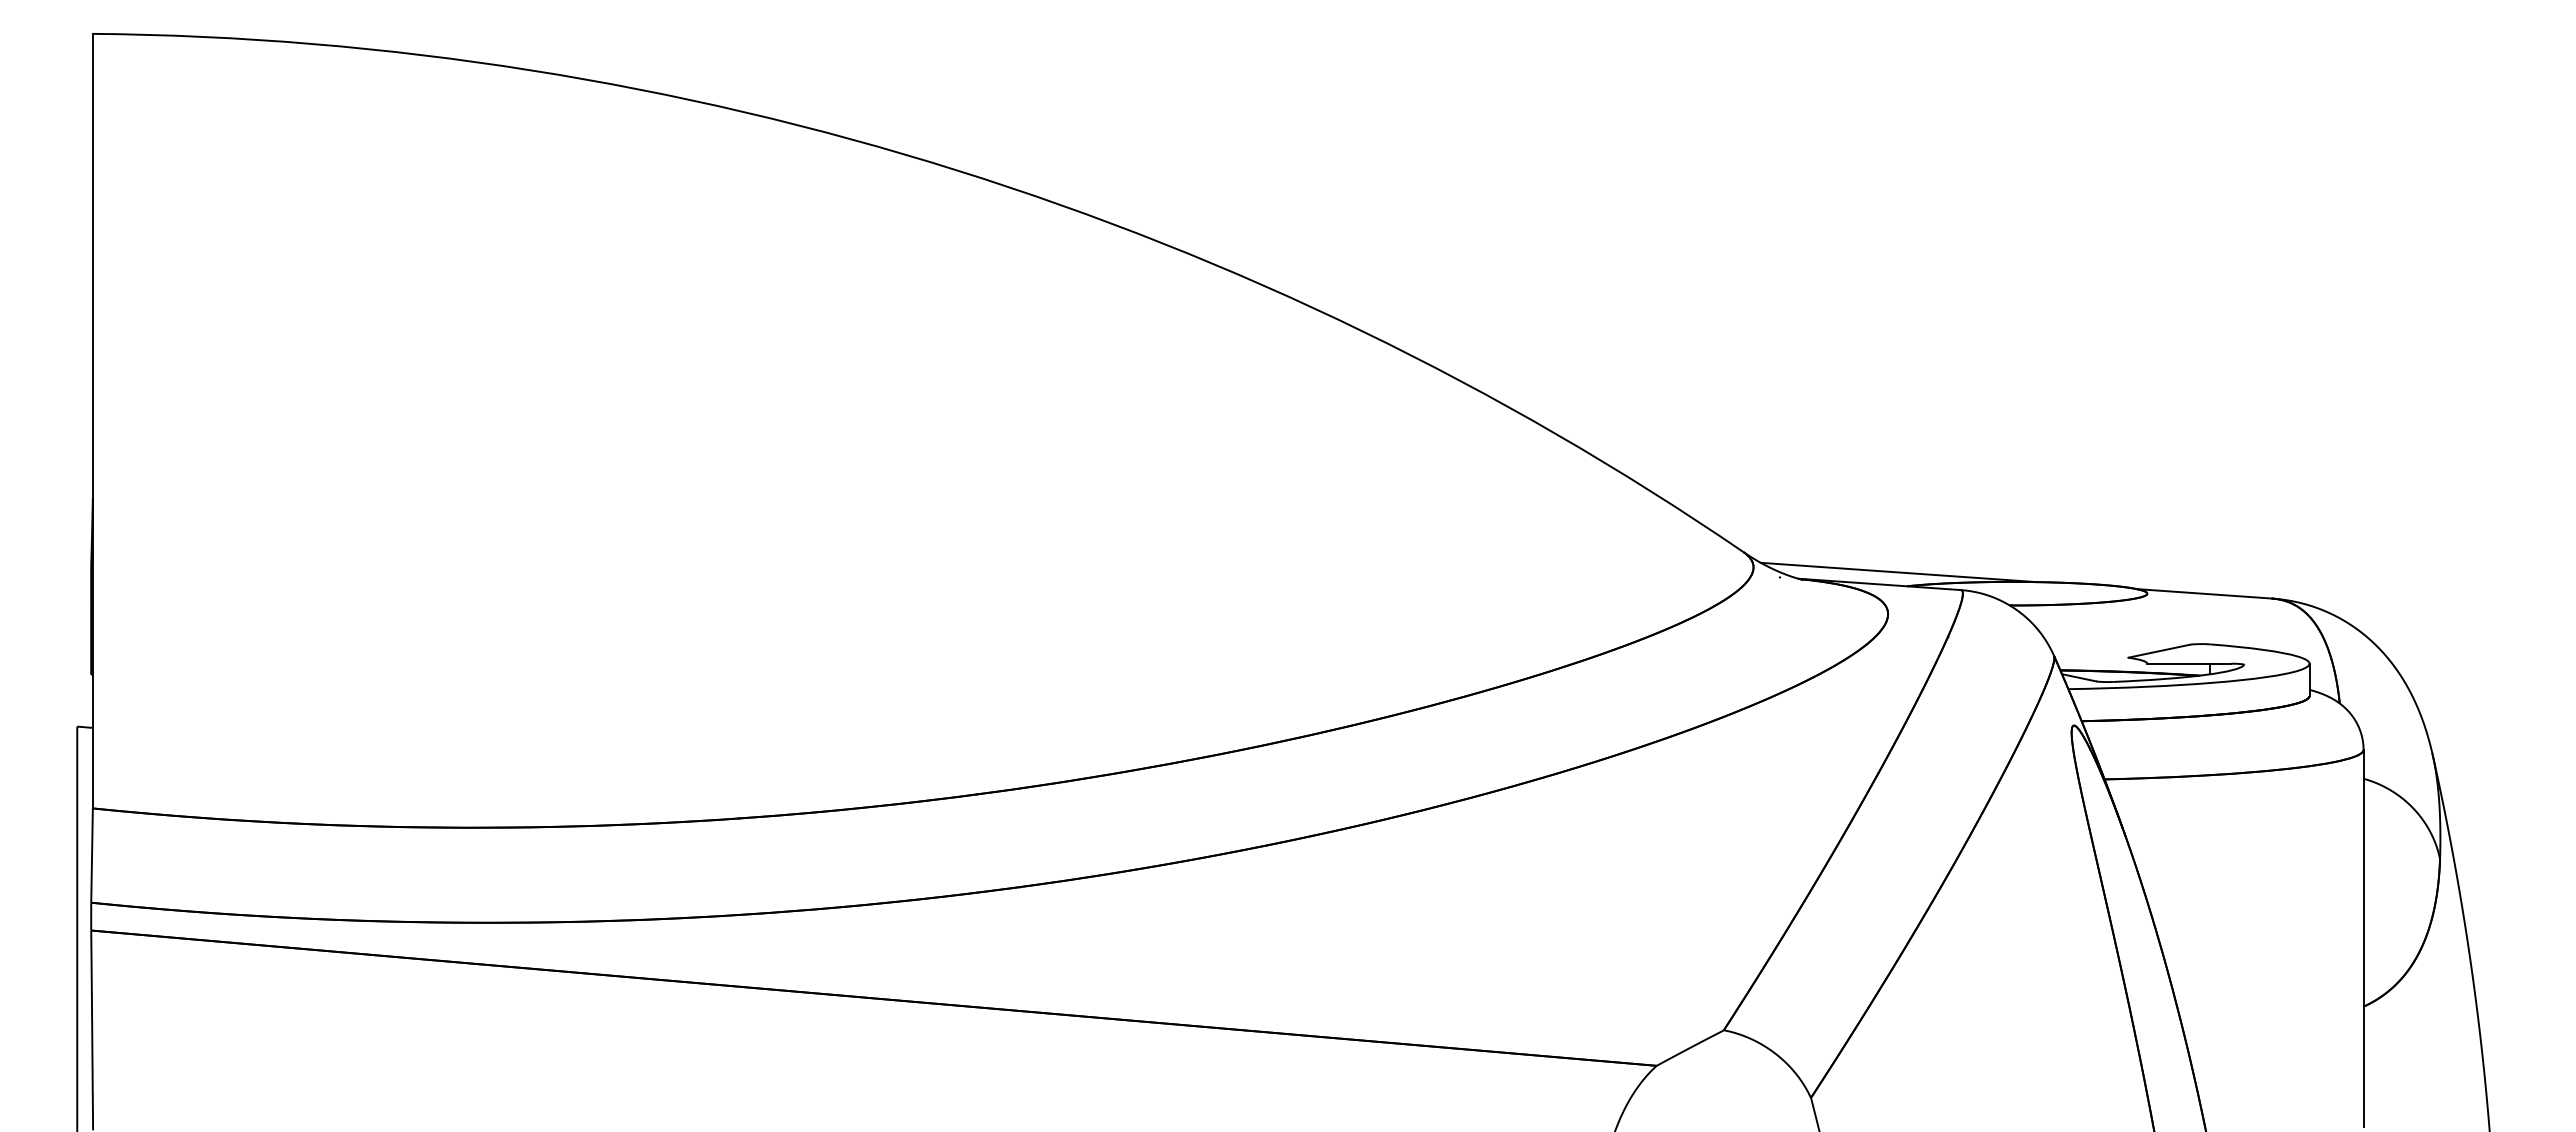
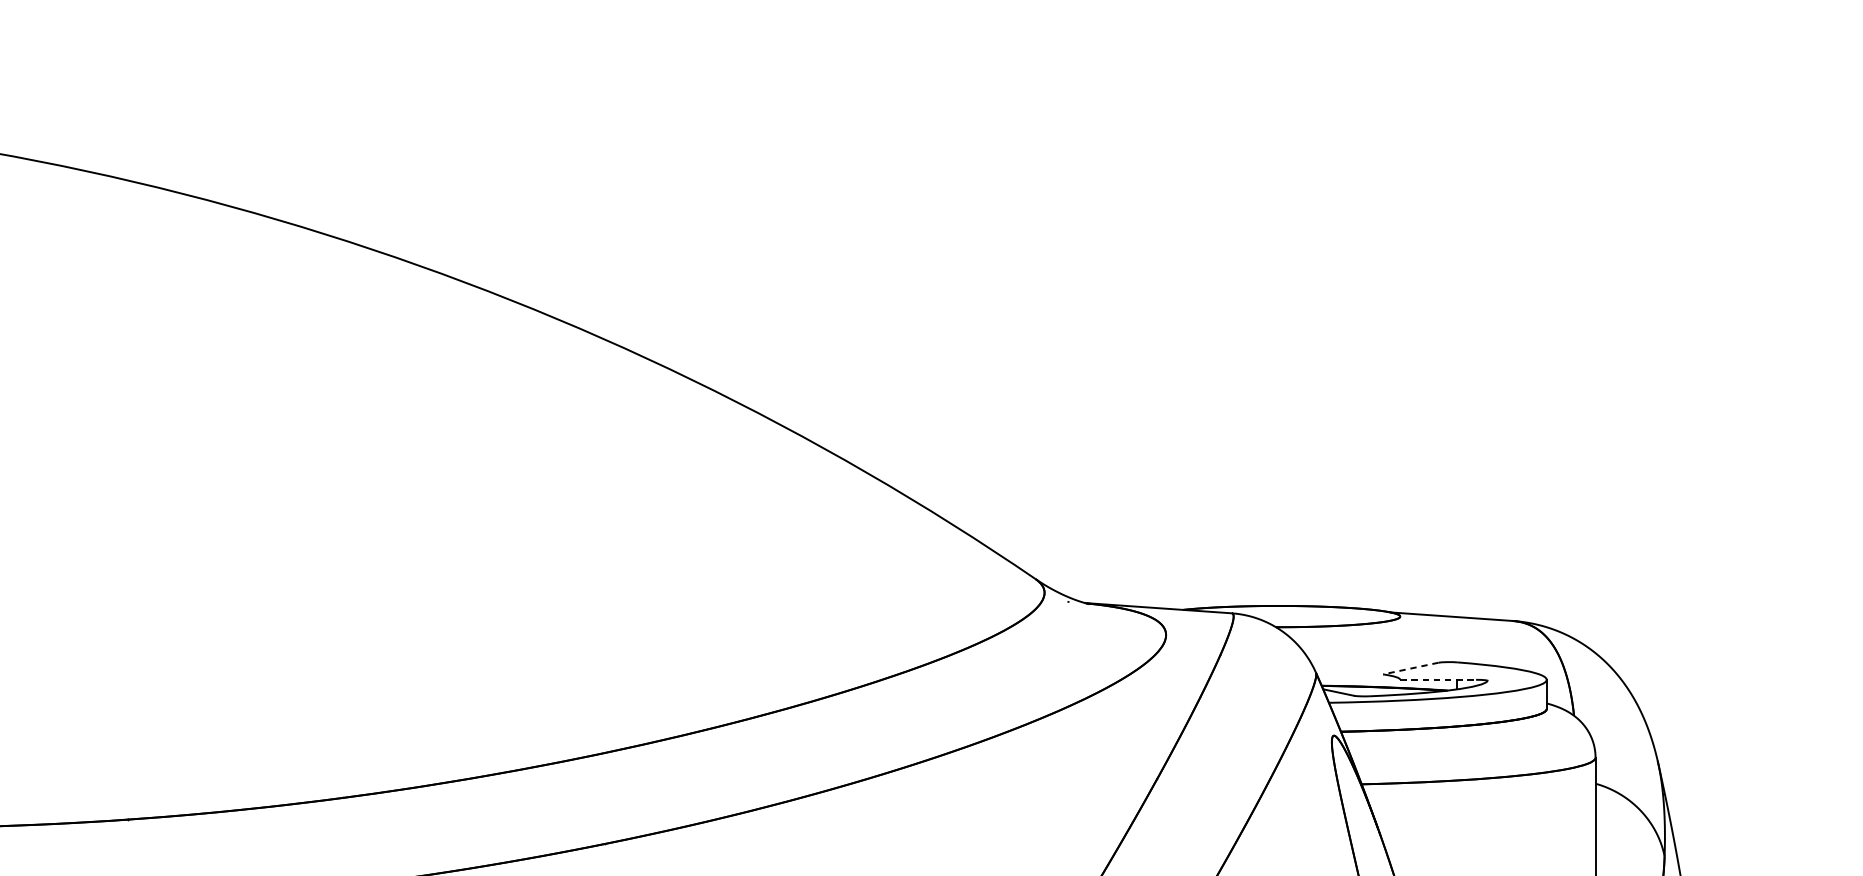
line: (1898, 572) -> (1175, 597), removed
line: (2158, 651) -> (1410, 668), solid -> dashed
line: (2189, 663) -> (1438, 679), solid -> dashed

